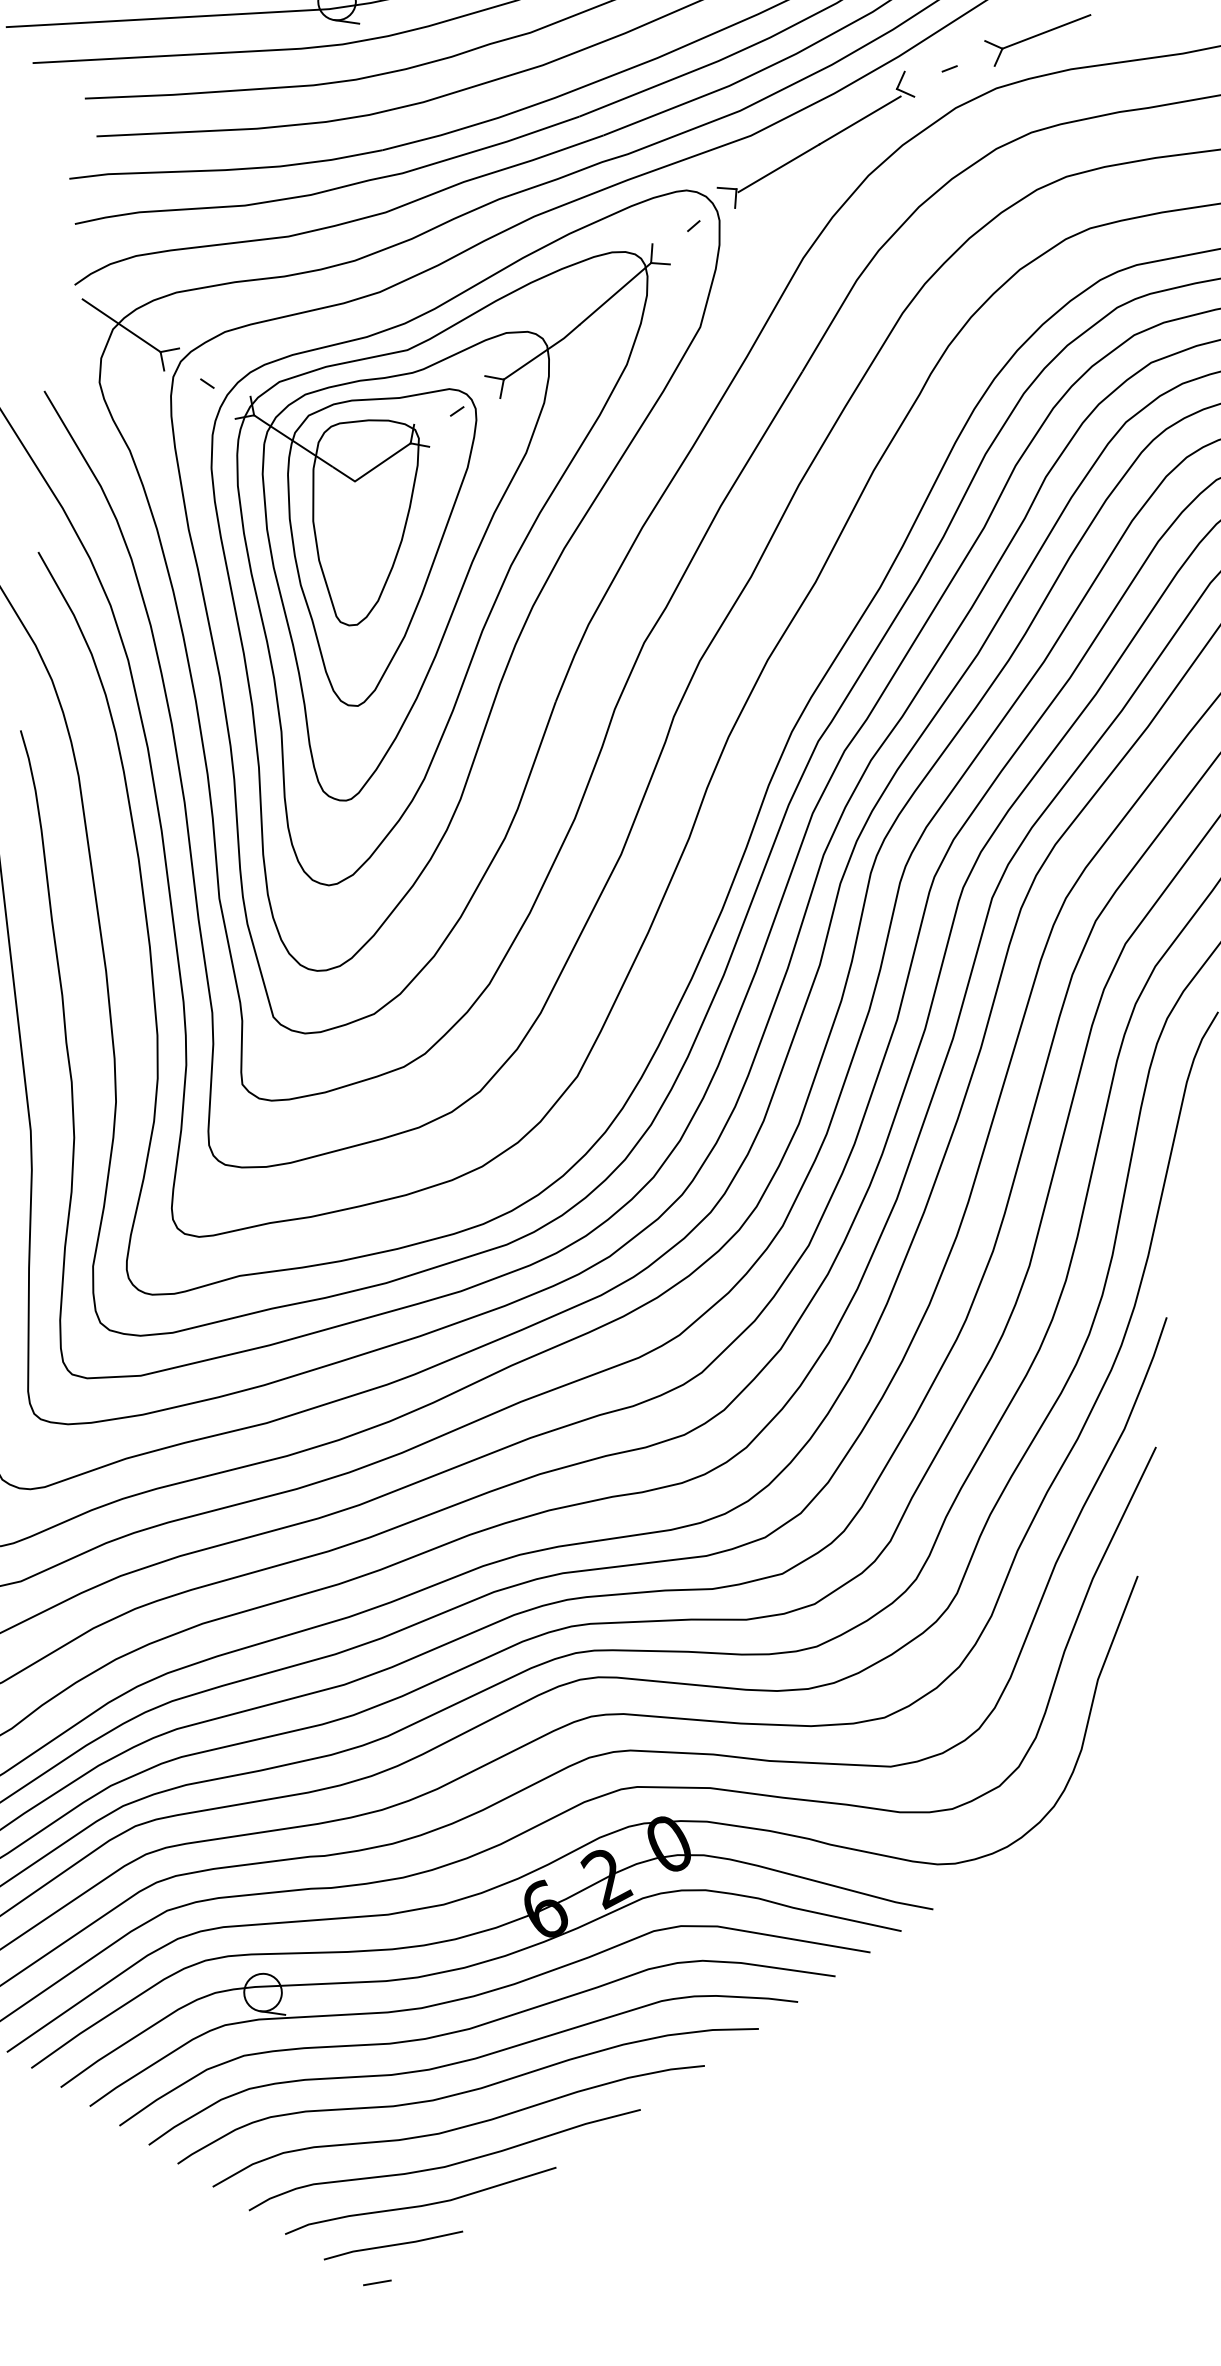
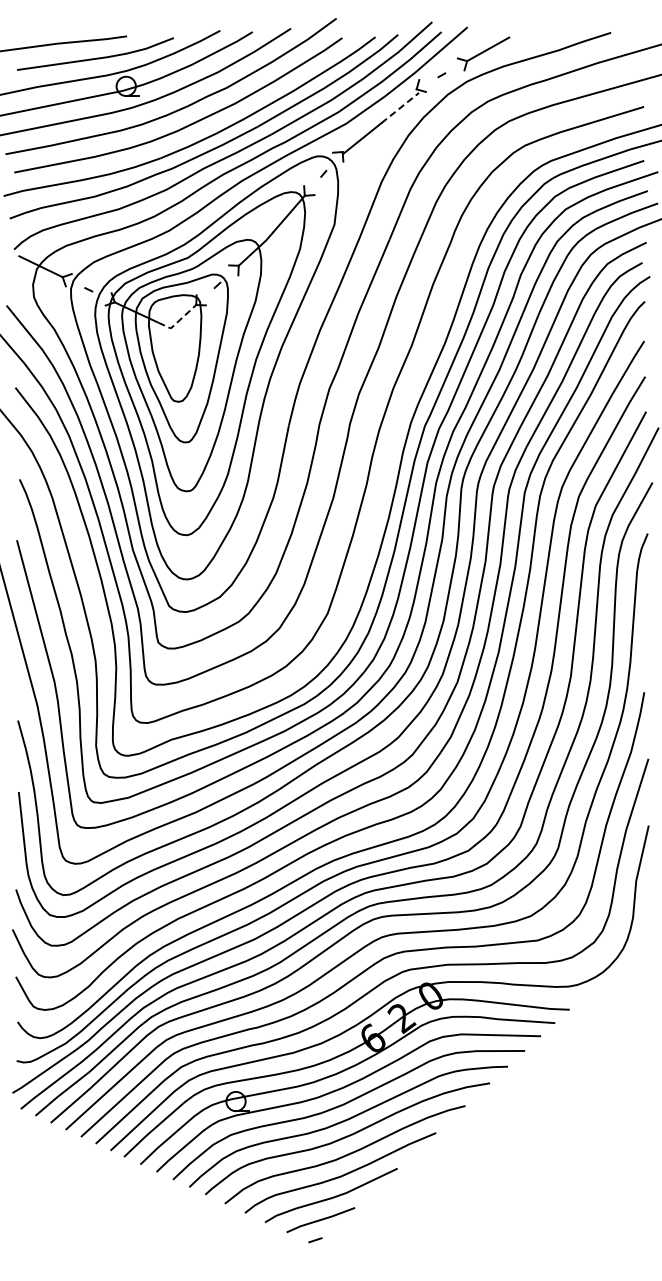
line: (860, 119) -> (400, 107), solid -> dashed
line: (371, 470) -> (178, 321), solid -> dashed

